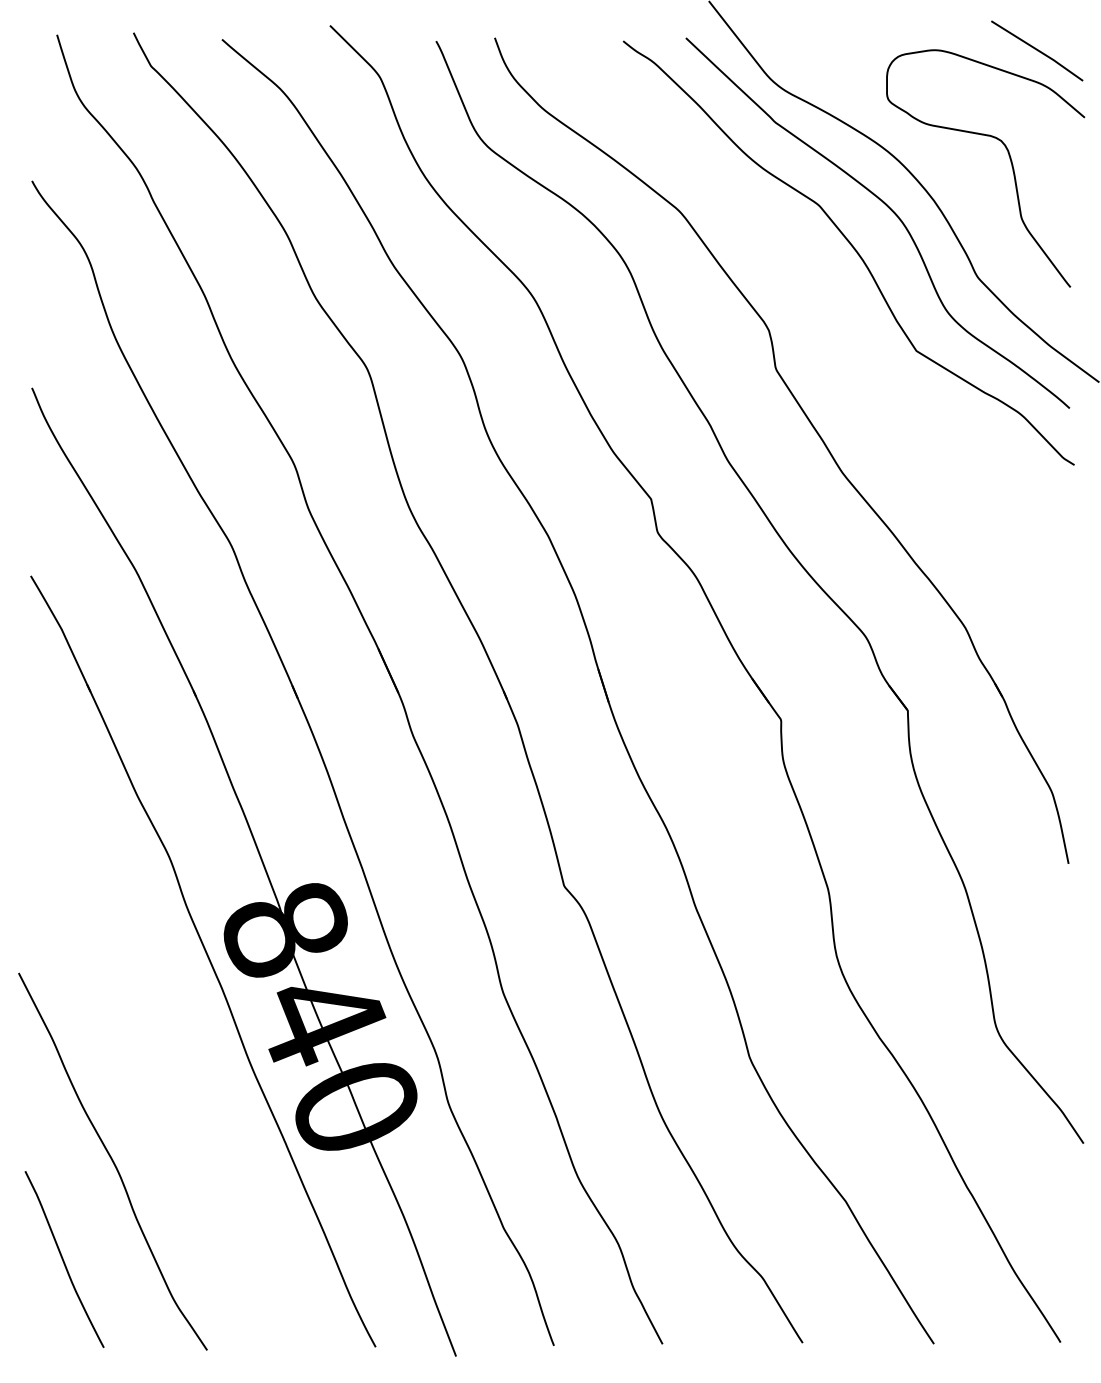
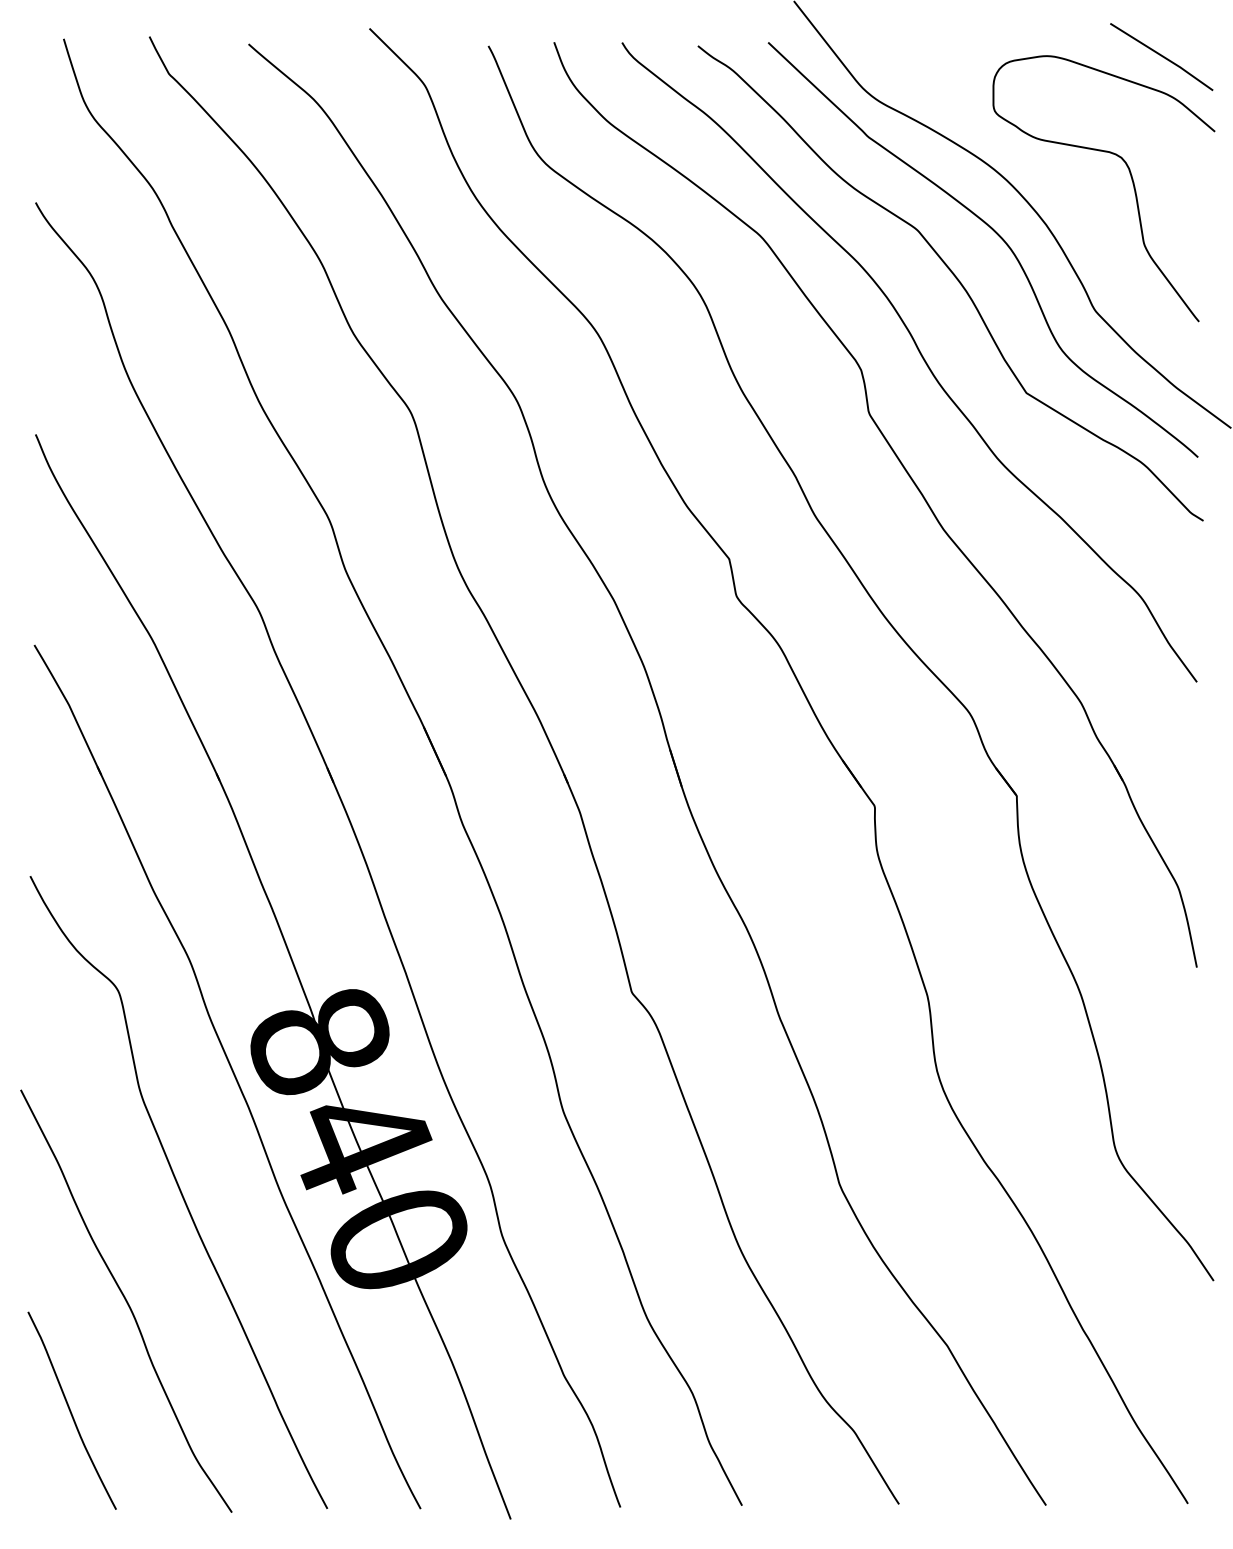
curve: (822, 319) -> (921, 357), added
curve: (160, 1063) -> (179, 1191), added

